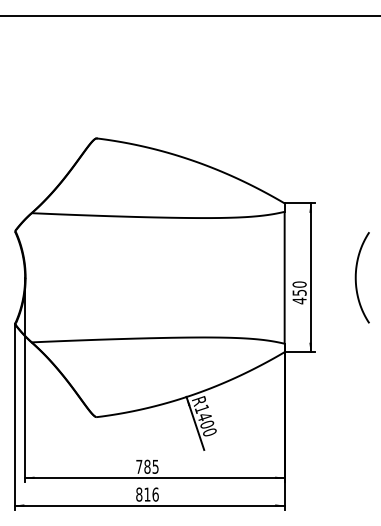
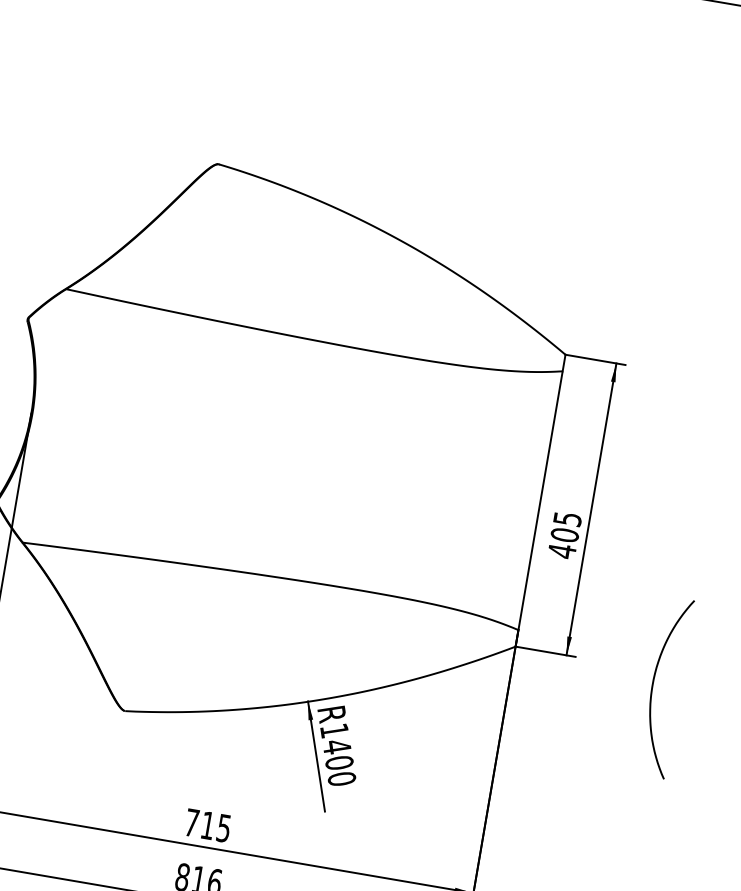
curve: (356, 277) -> (654, 685), moved
text: (299, 288) -> (566, 526), 450 -> 405
text: (147, 466) -> (208, 824), 785 -> 715

